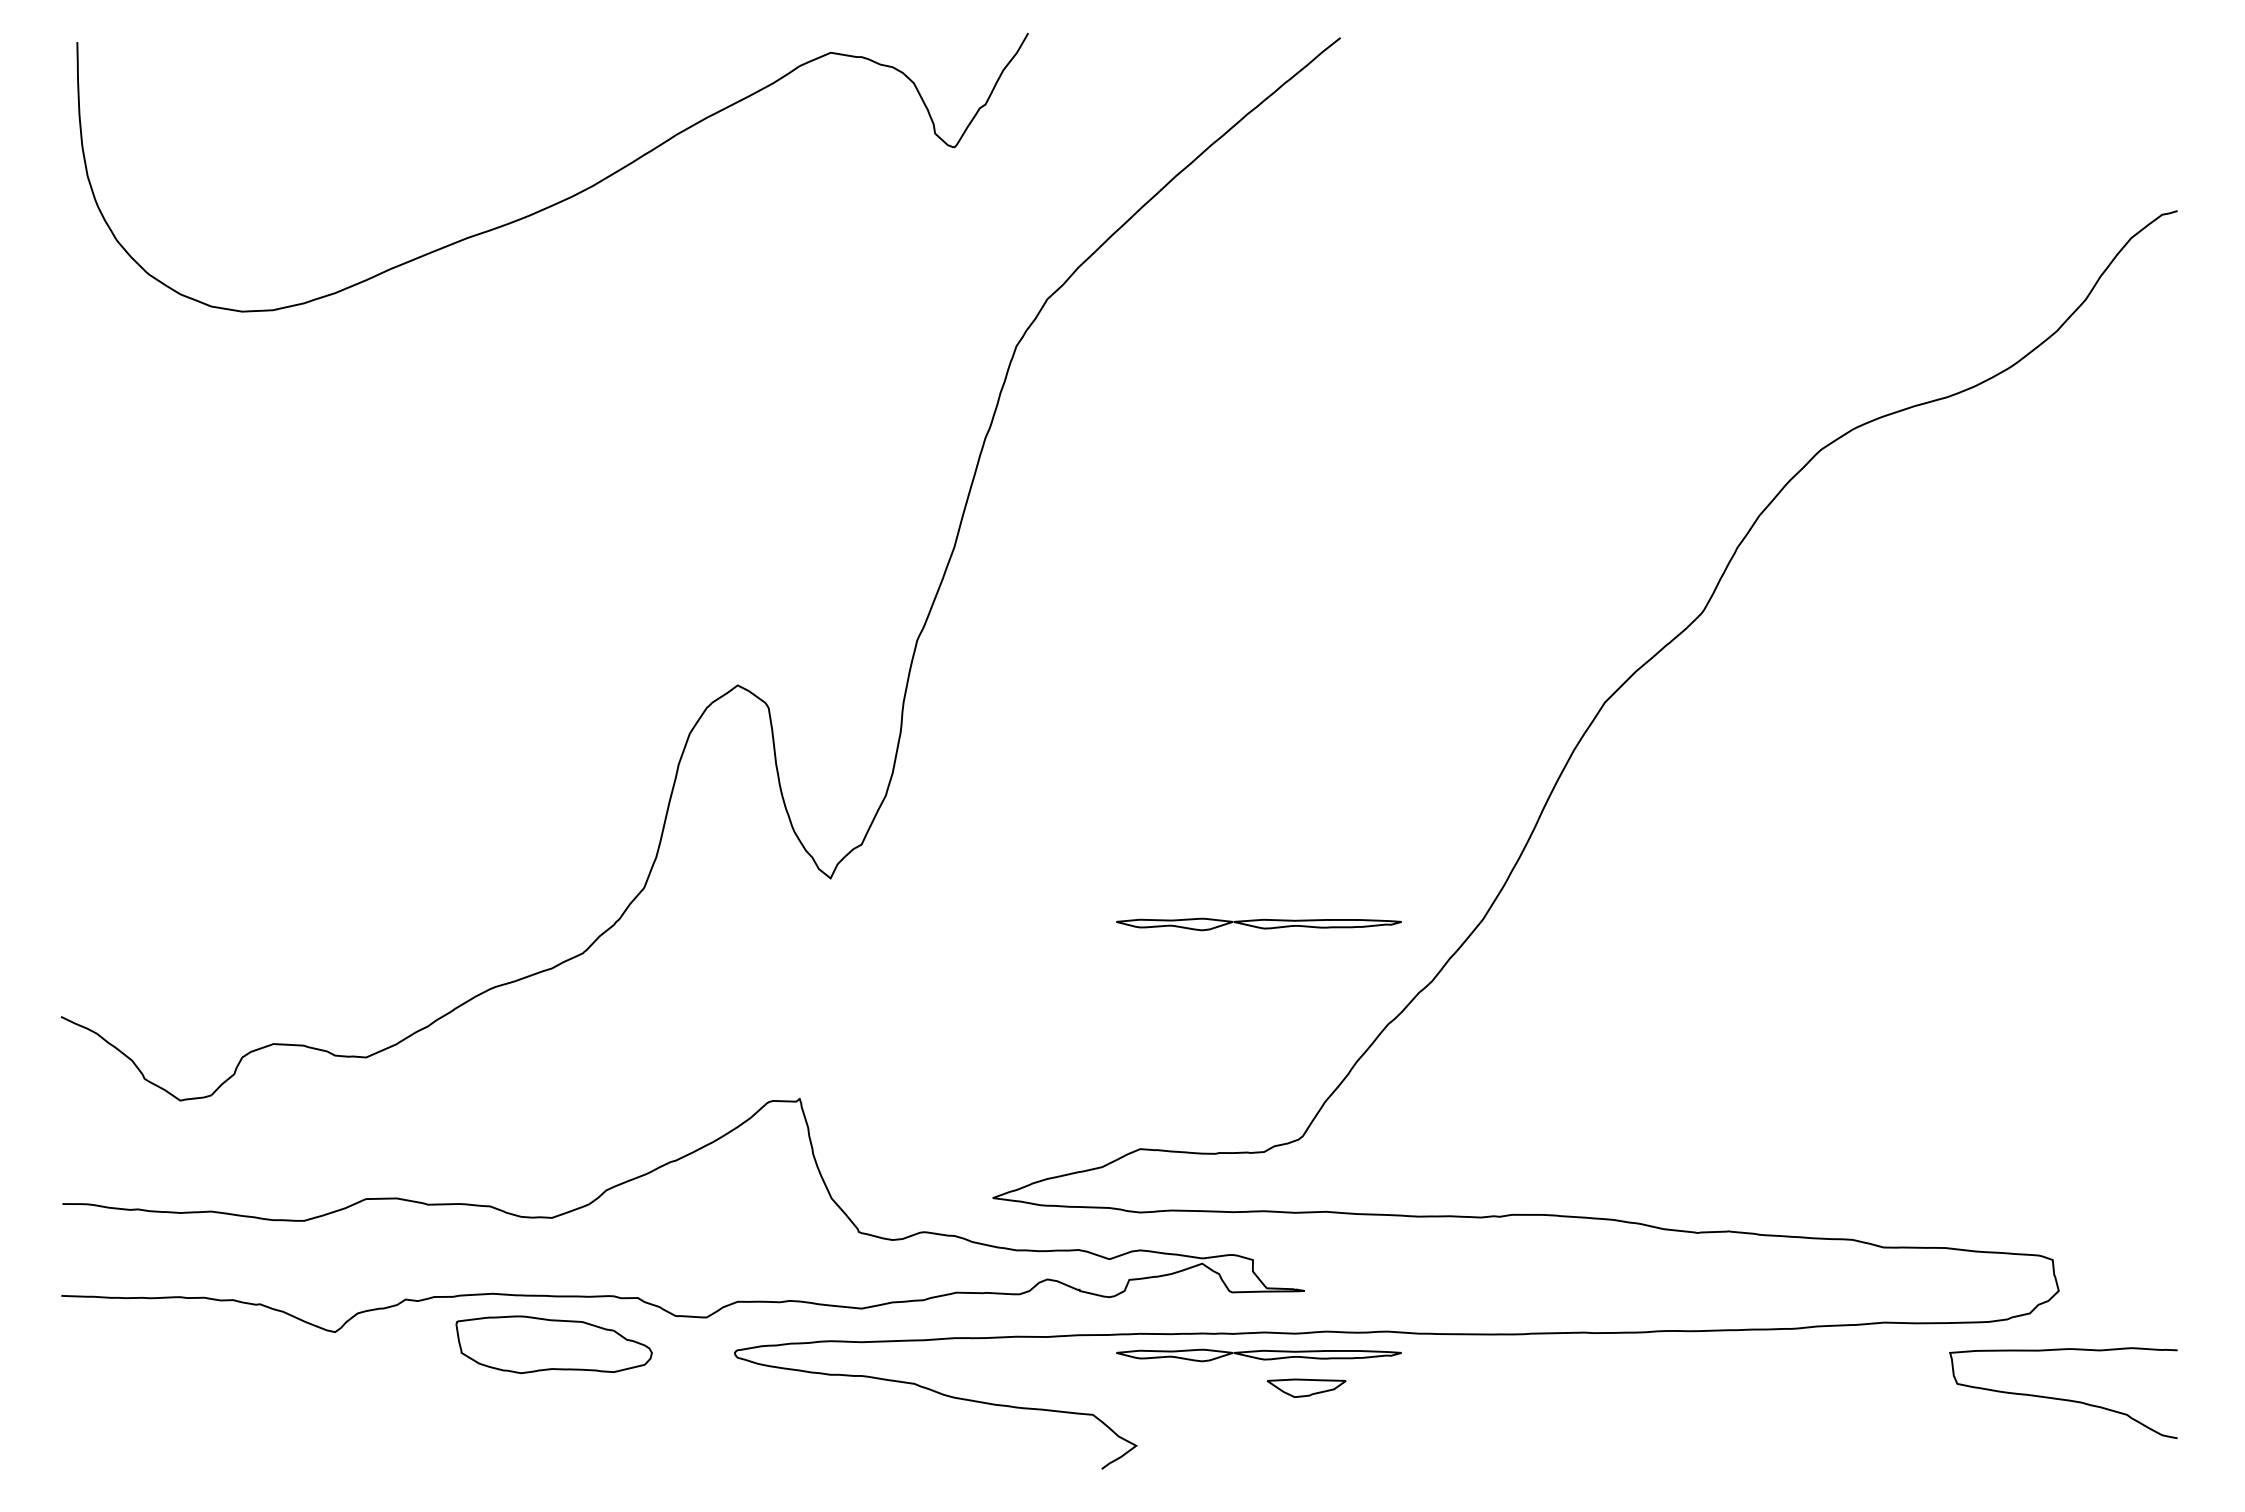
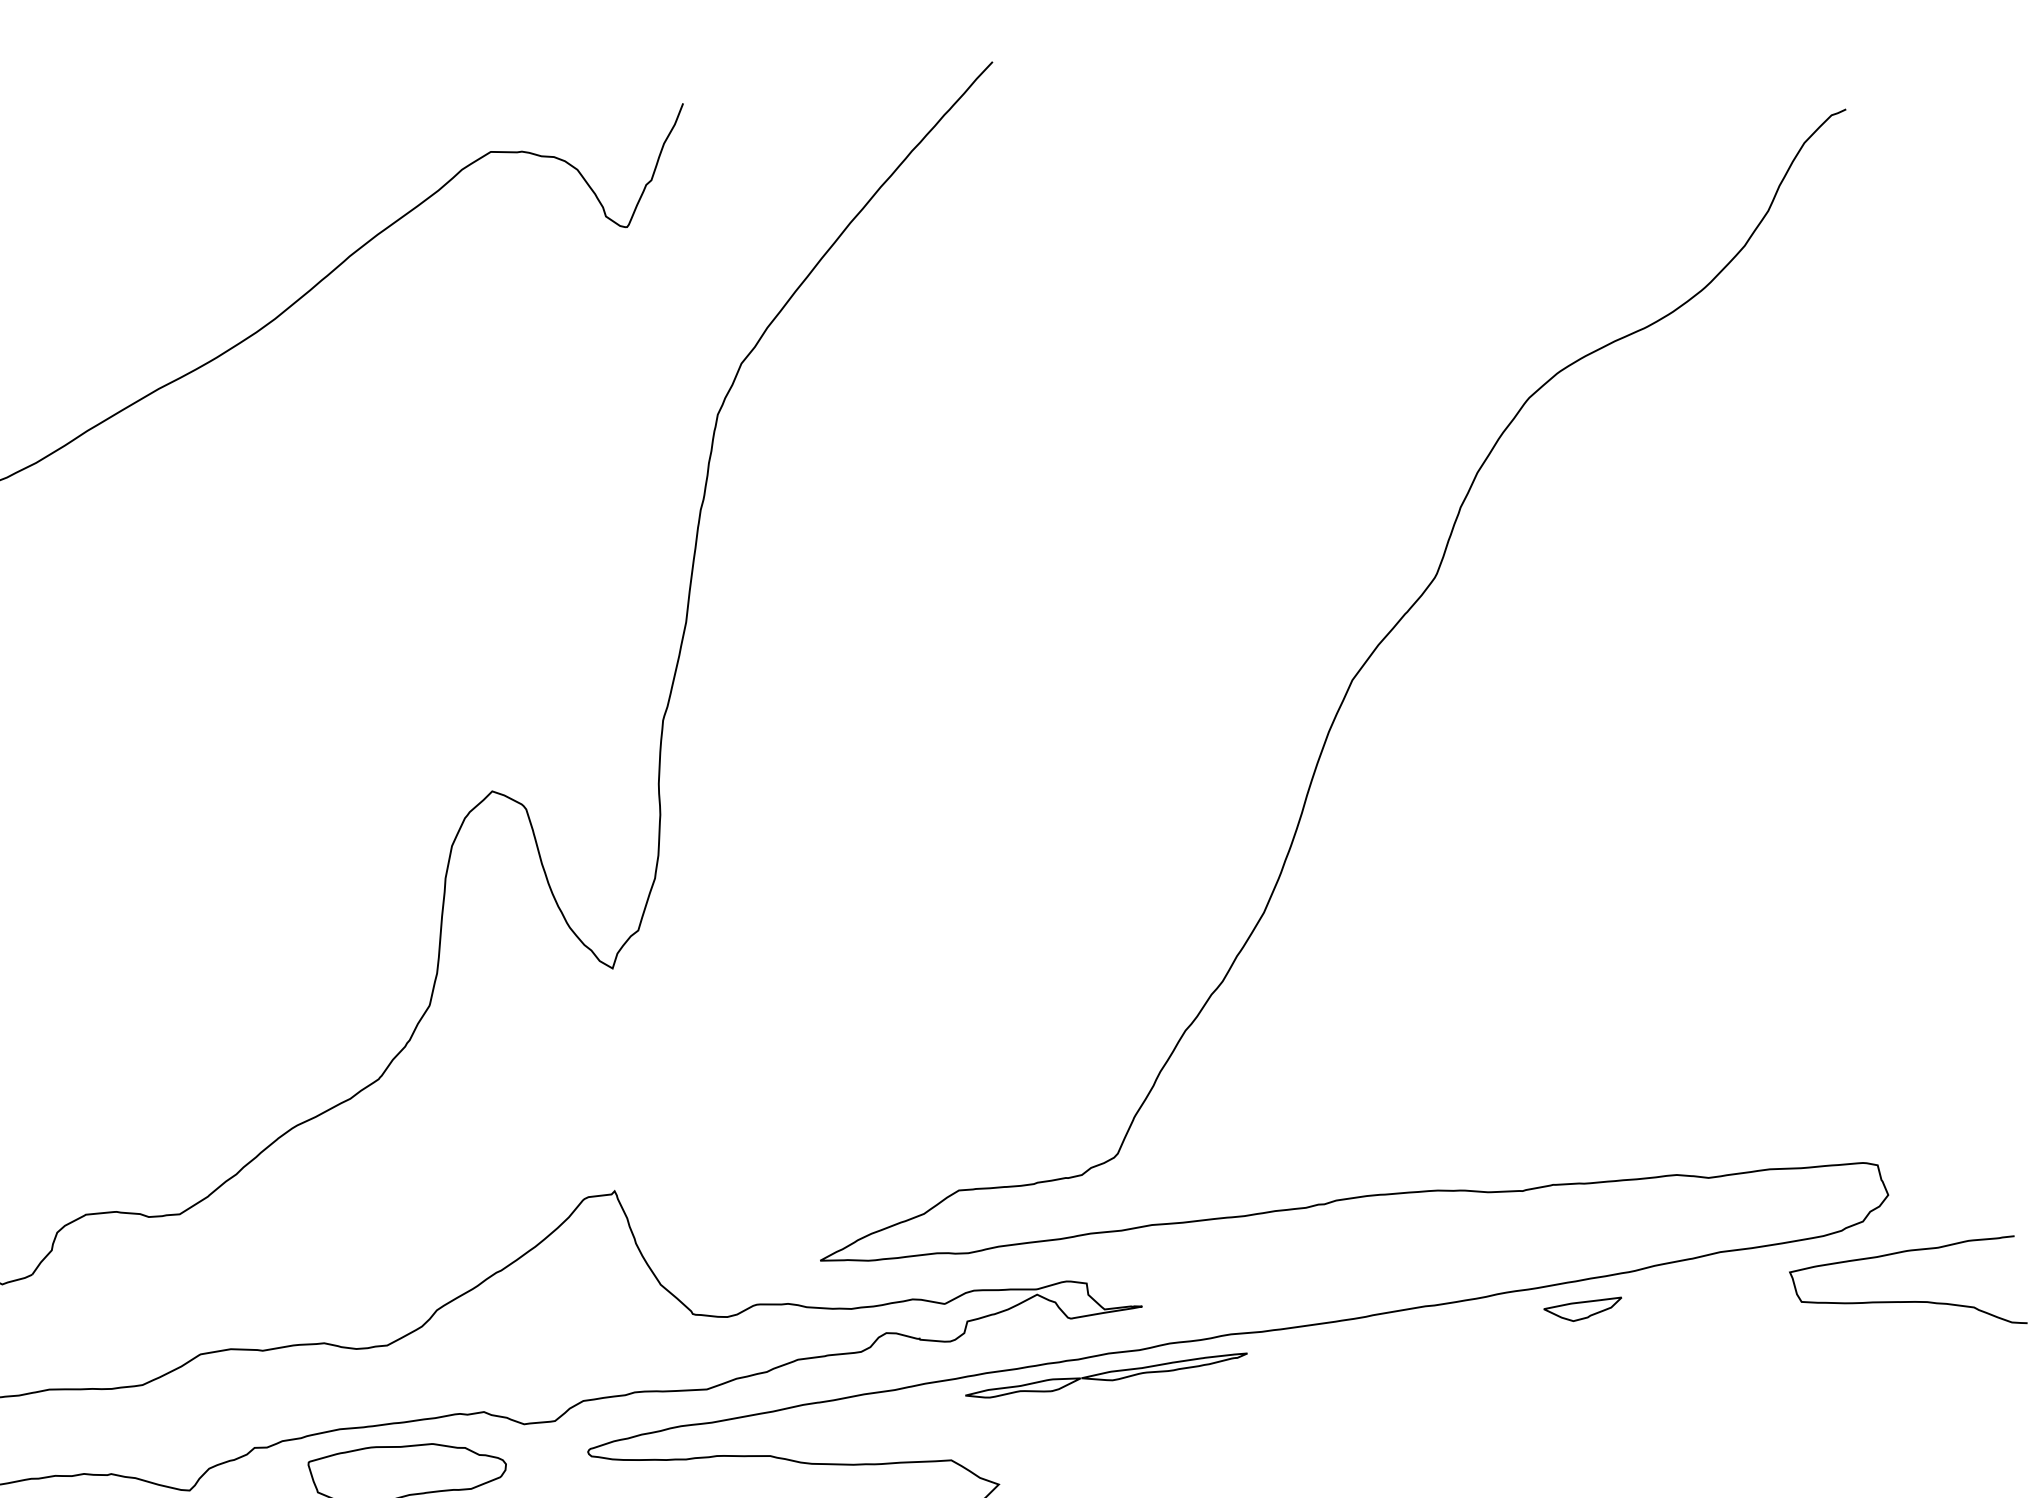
part: (1258, 924) -> (1042, 950), removed
part: (1306, 1387) -> (1583, 1309), moved

